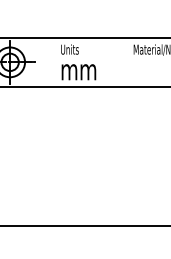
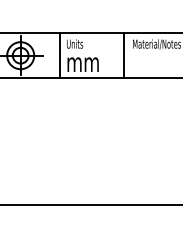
line: (53, 62) -> (60, 55), added
line: (124, 62) -> (124, 55), added

